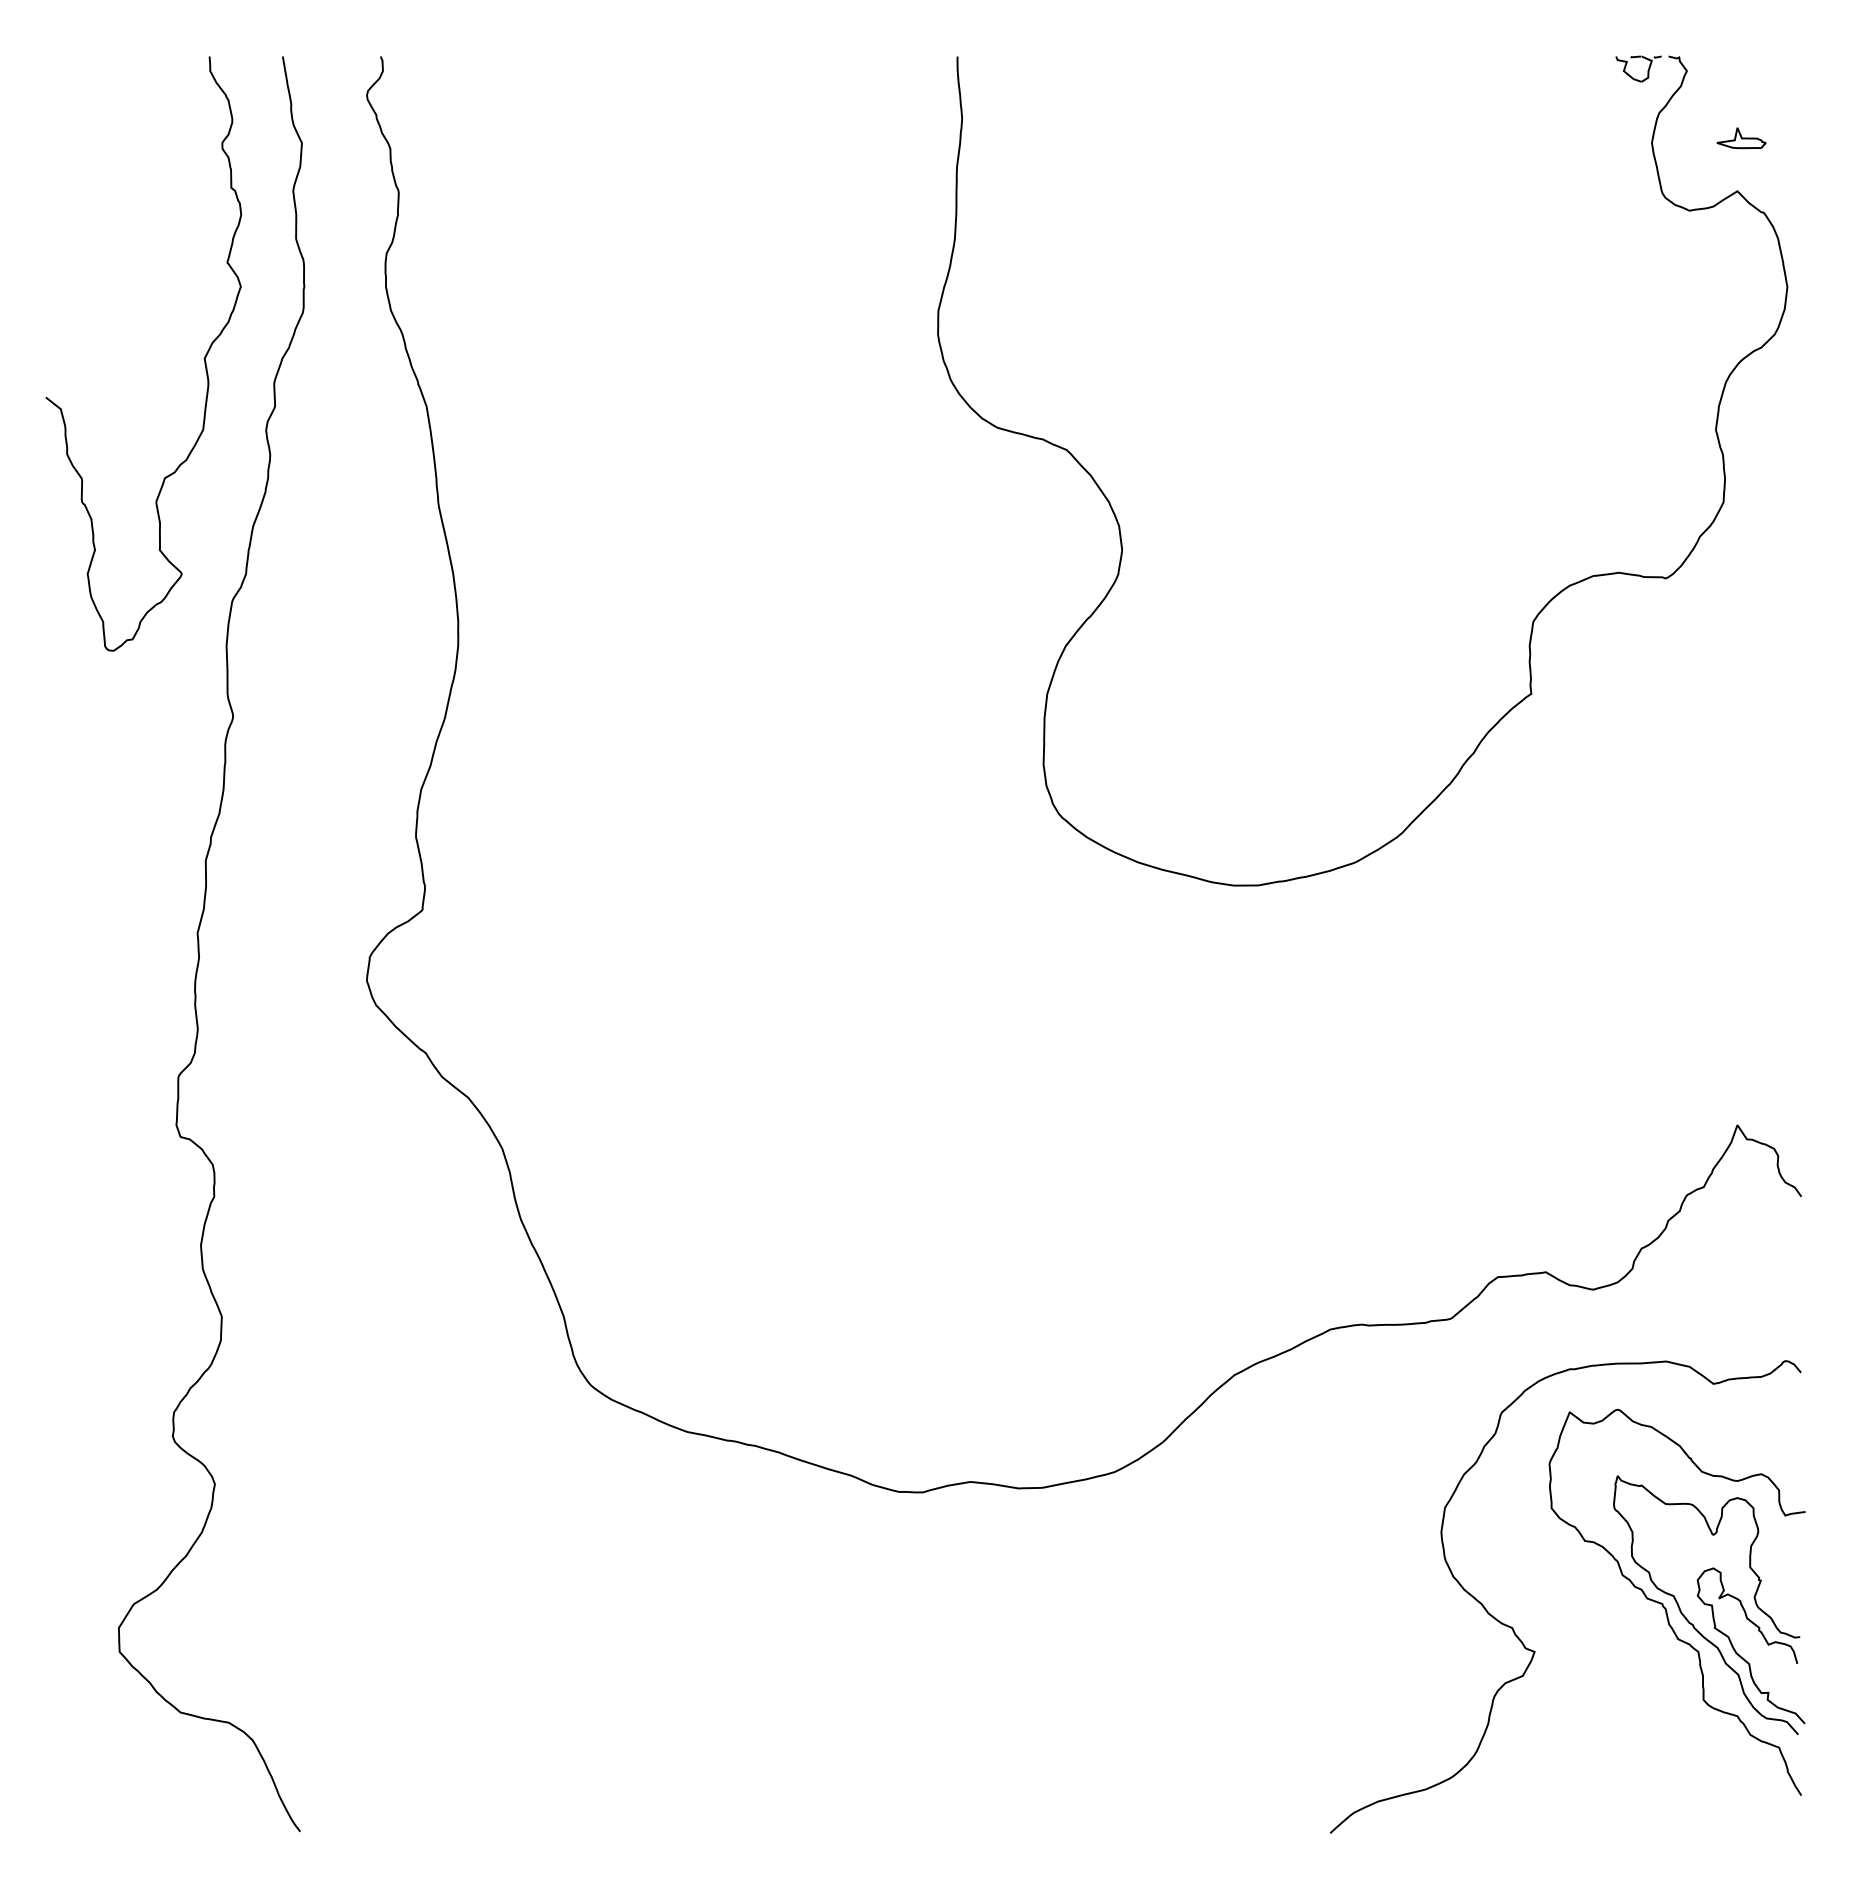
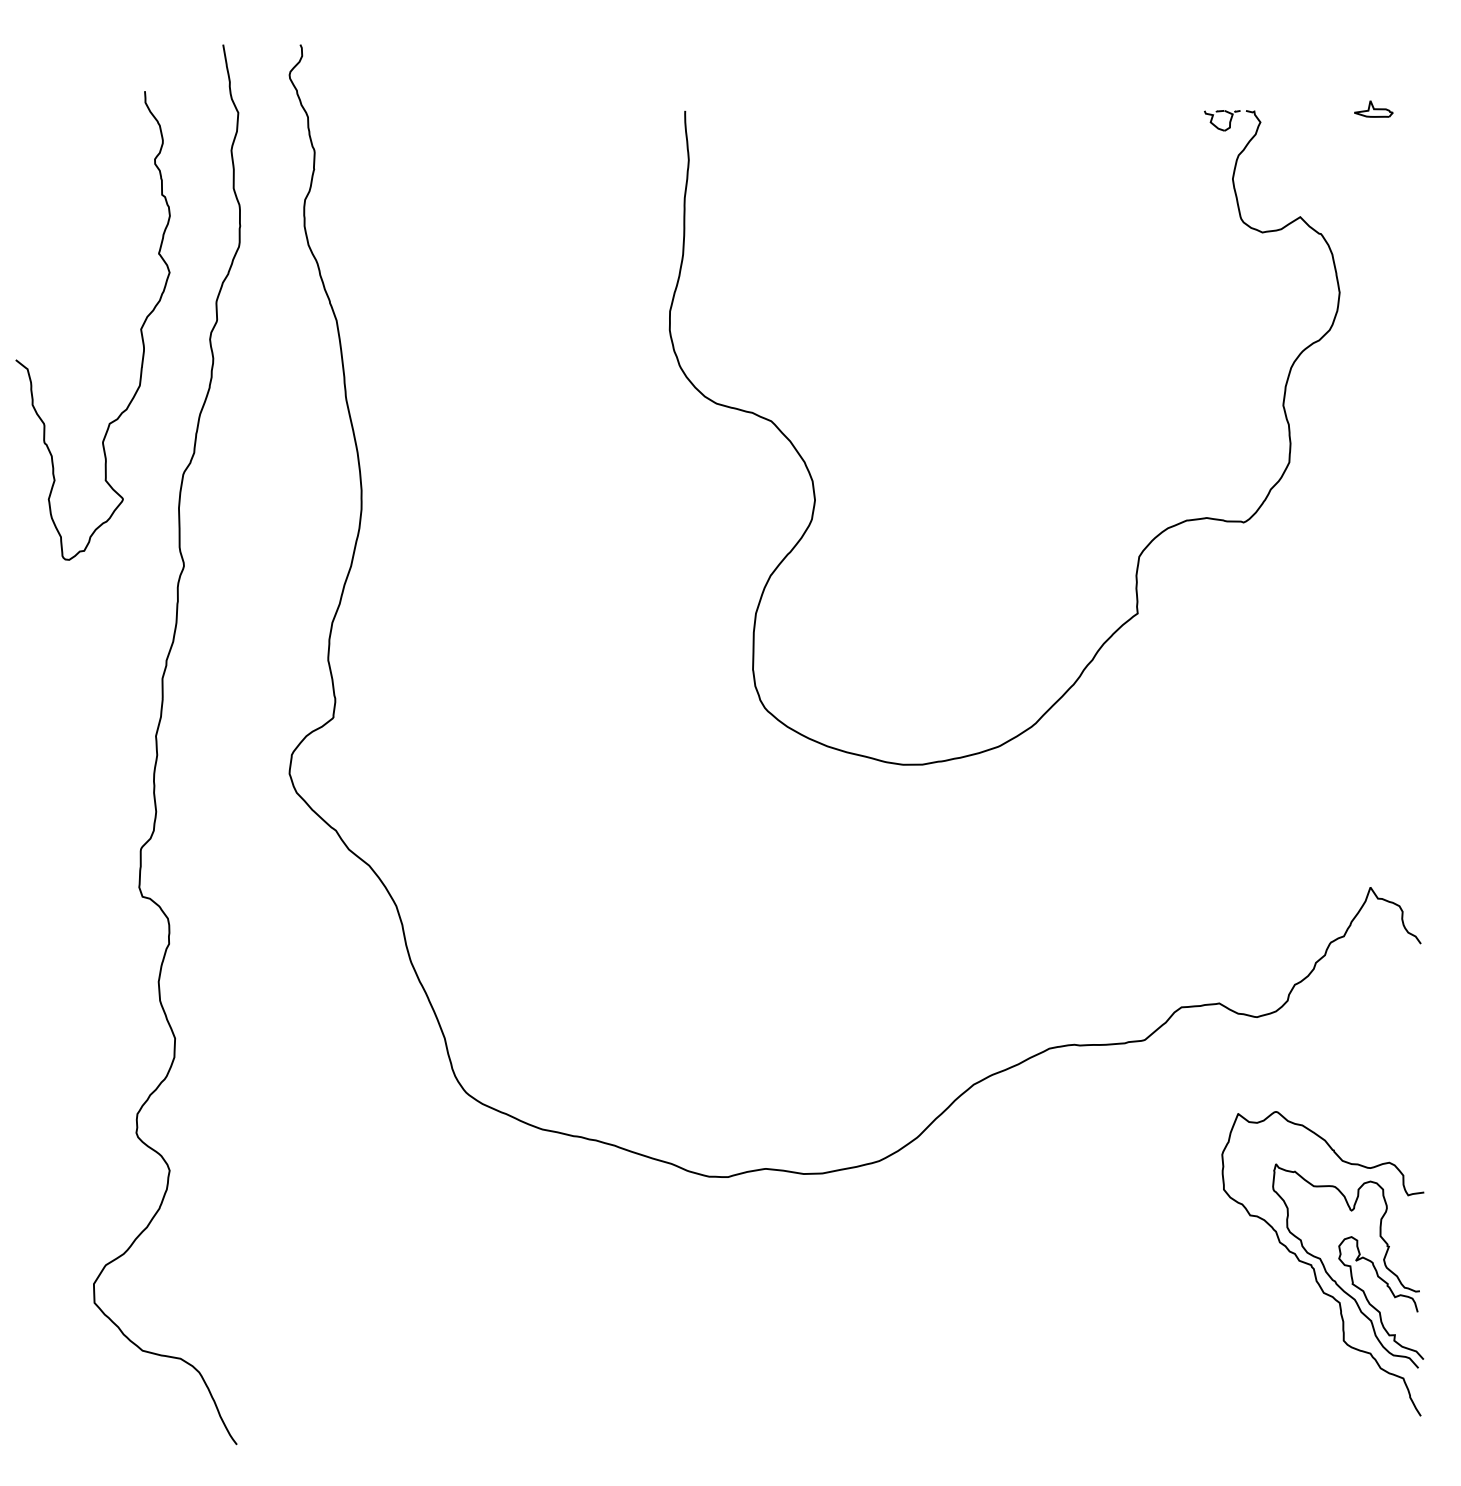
curve: (203, 358) -> (140, 329), moved
part: (1537, 613) -> (1142, 550), moved
curve: (1513, 1628) -> (1193, 1284), removed

